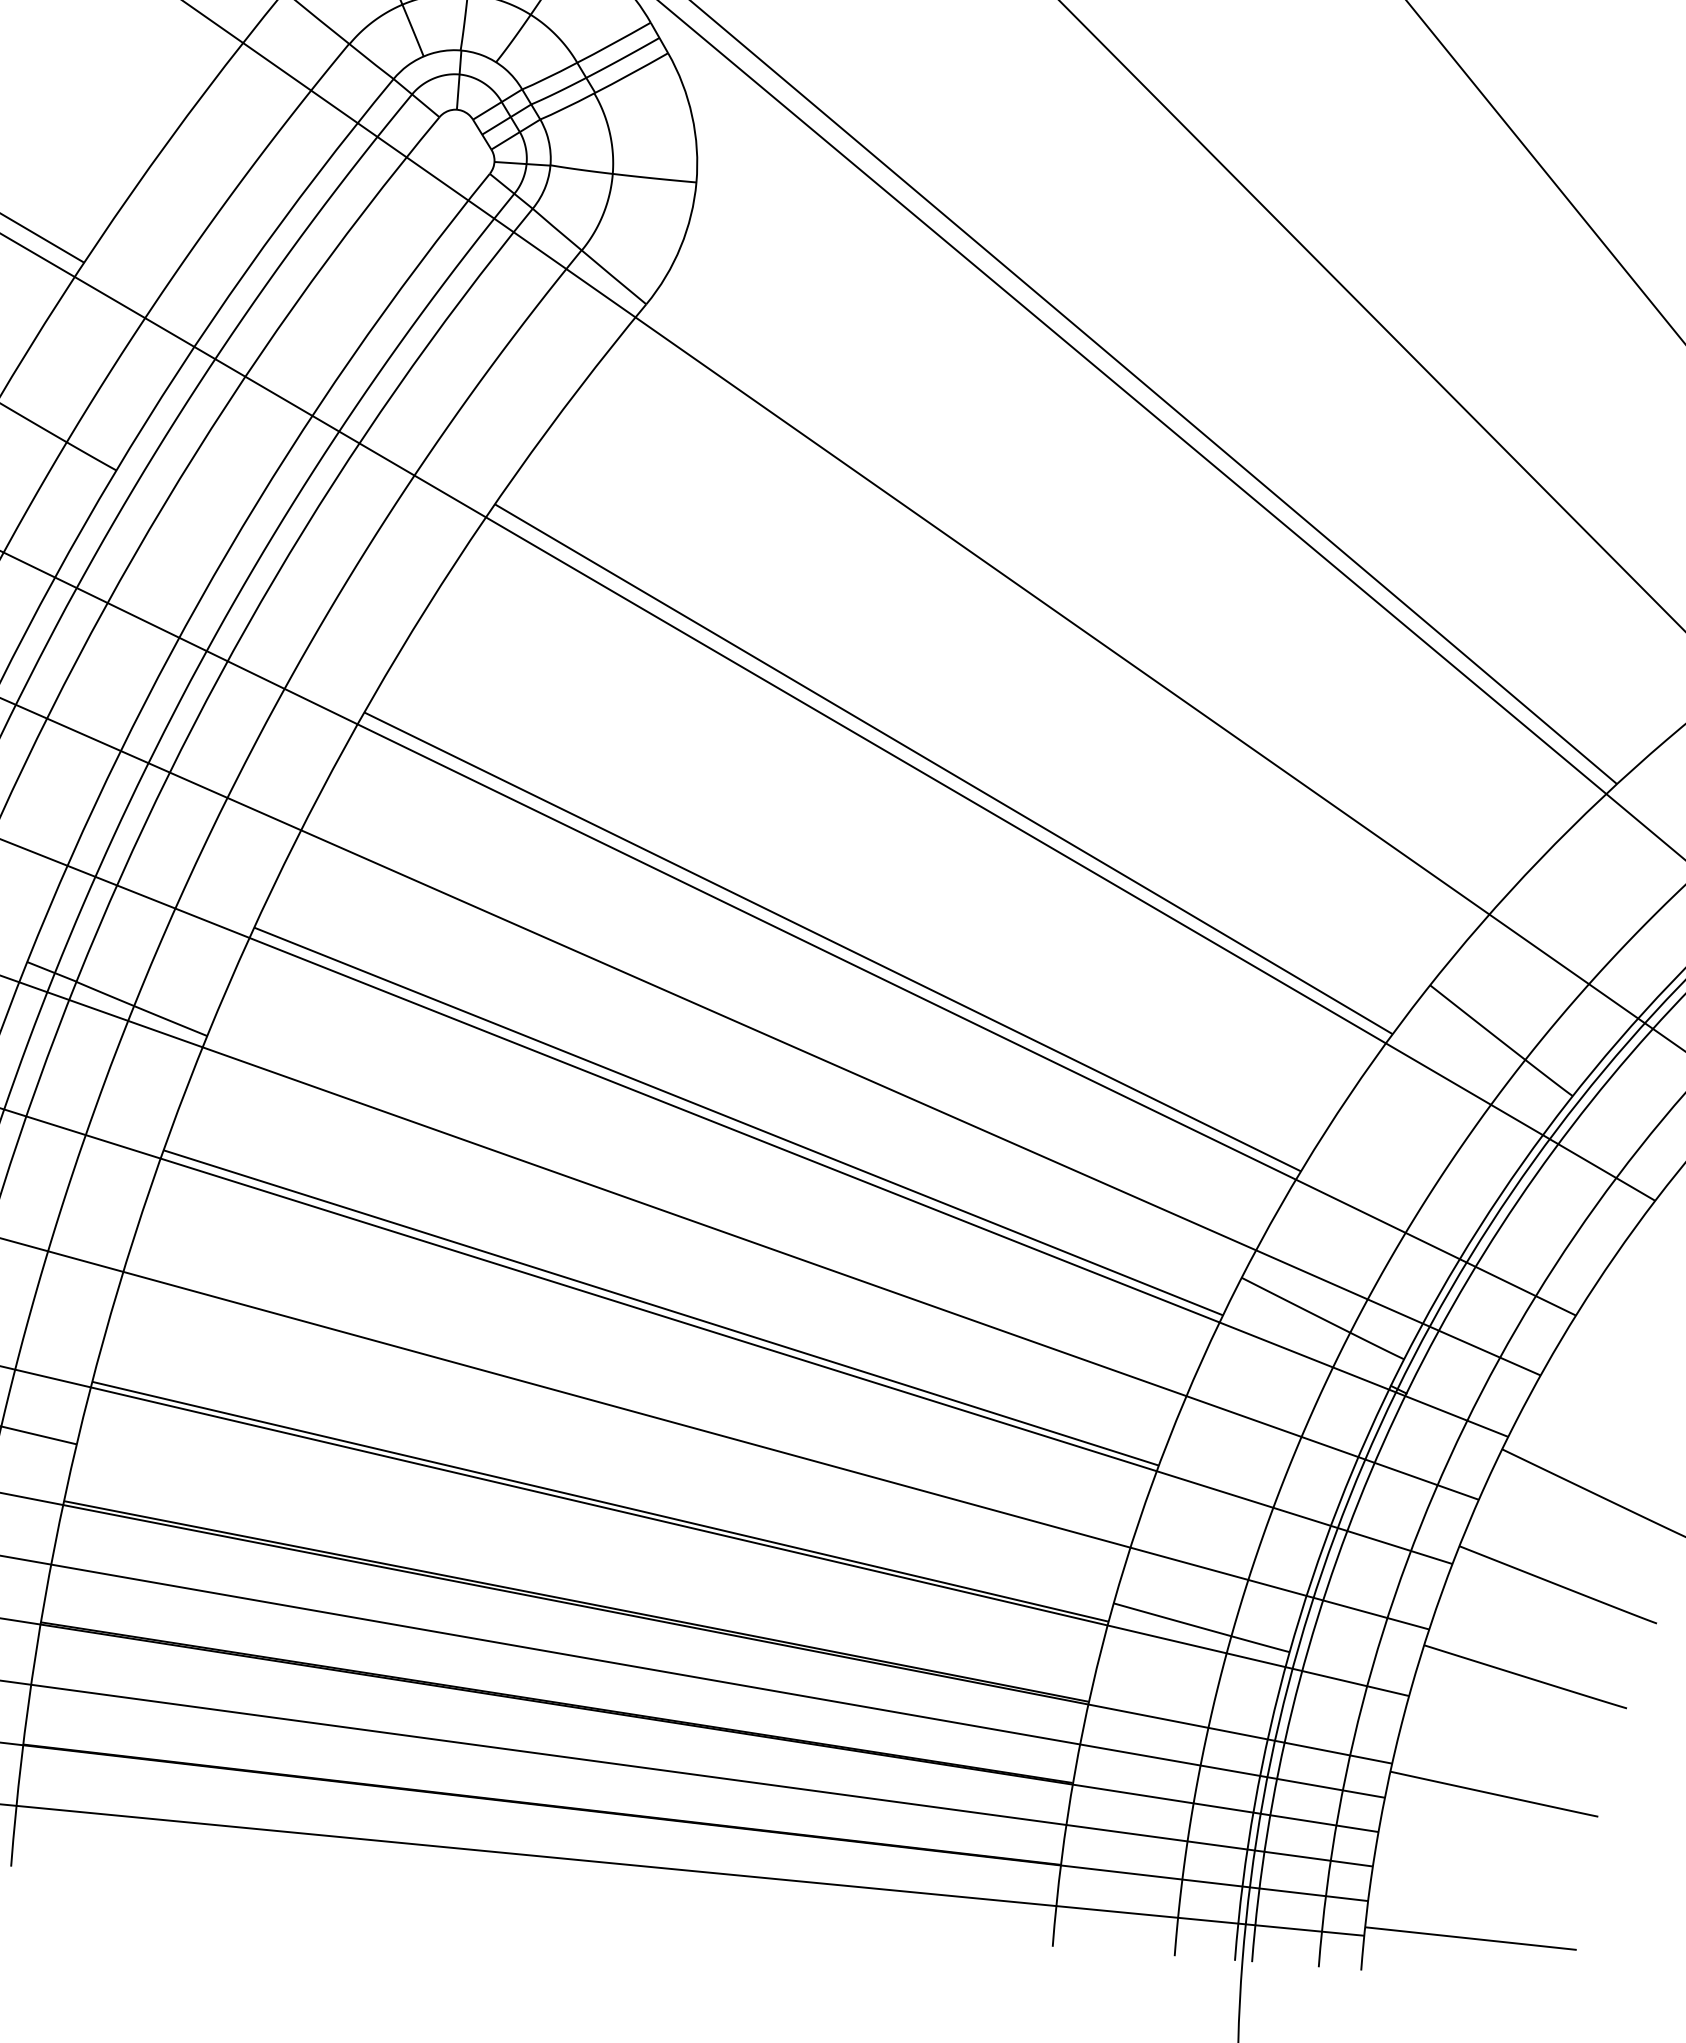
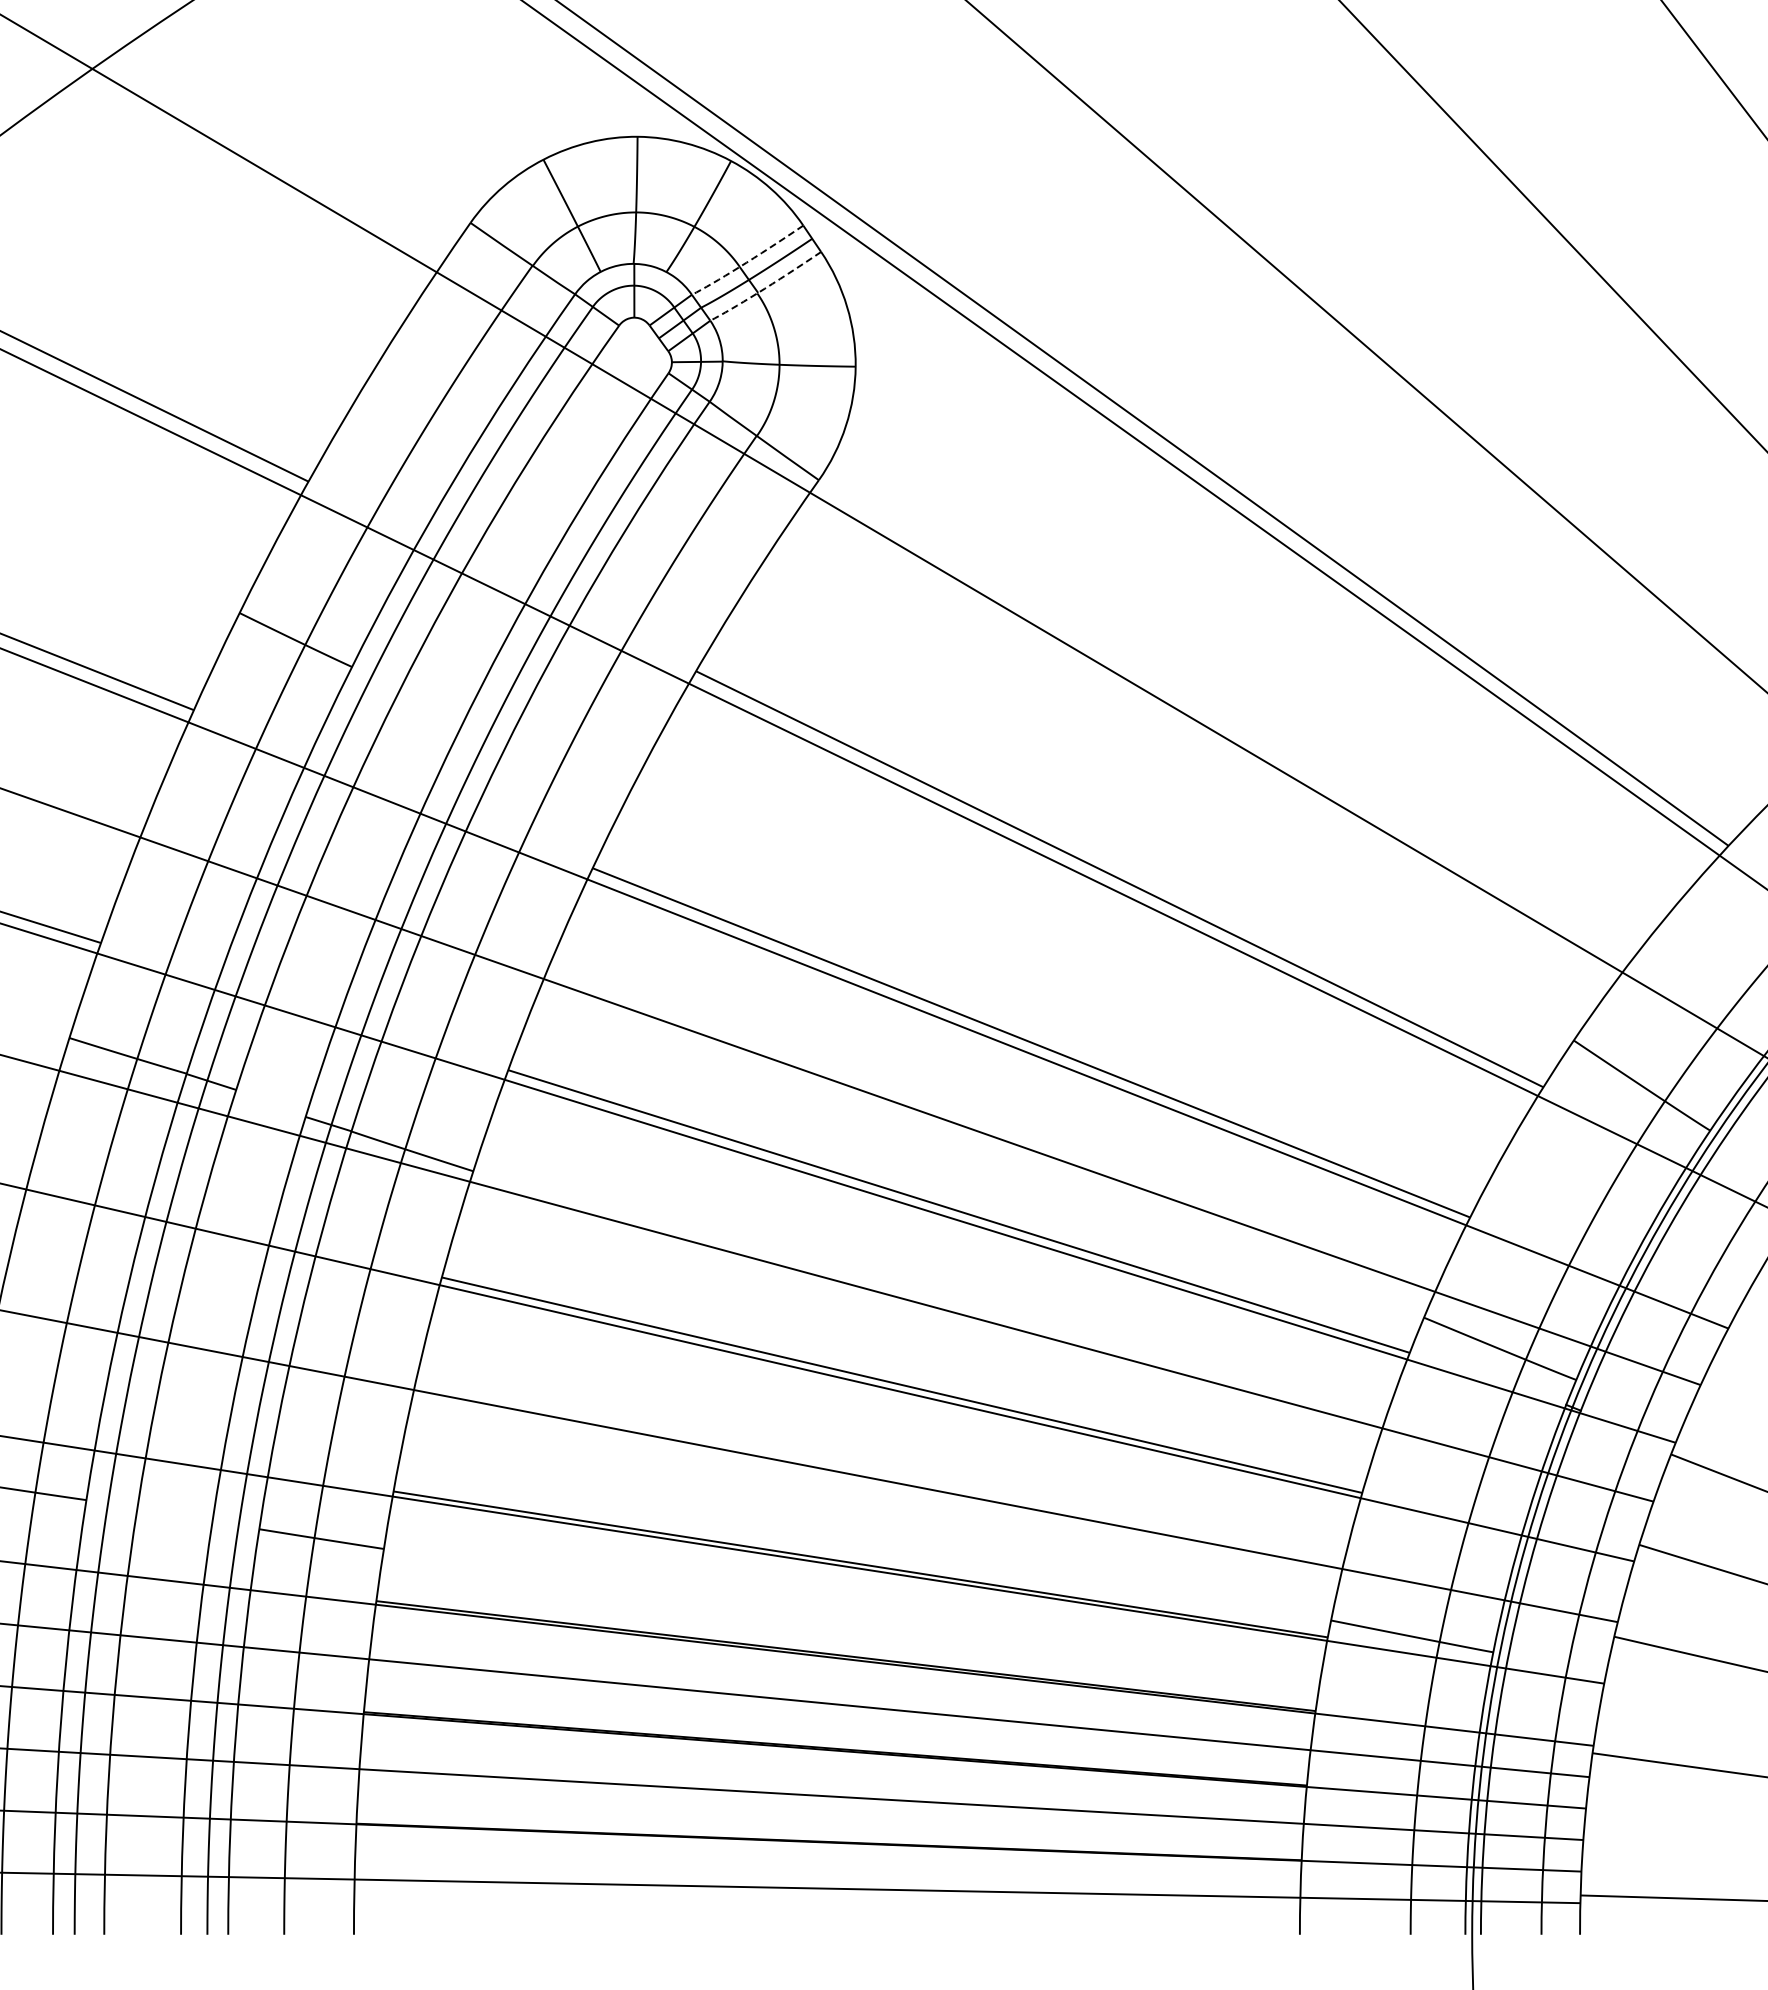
arc: (583, 59) -> (745, 263), solid -> dashed
arc: (601, 89) -> (763, 289), solid -> dashed

